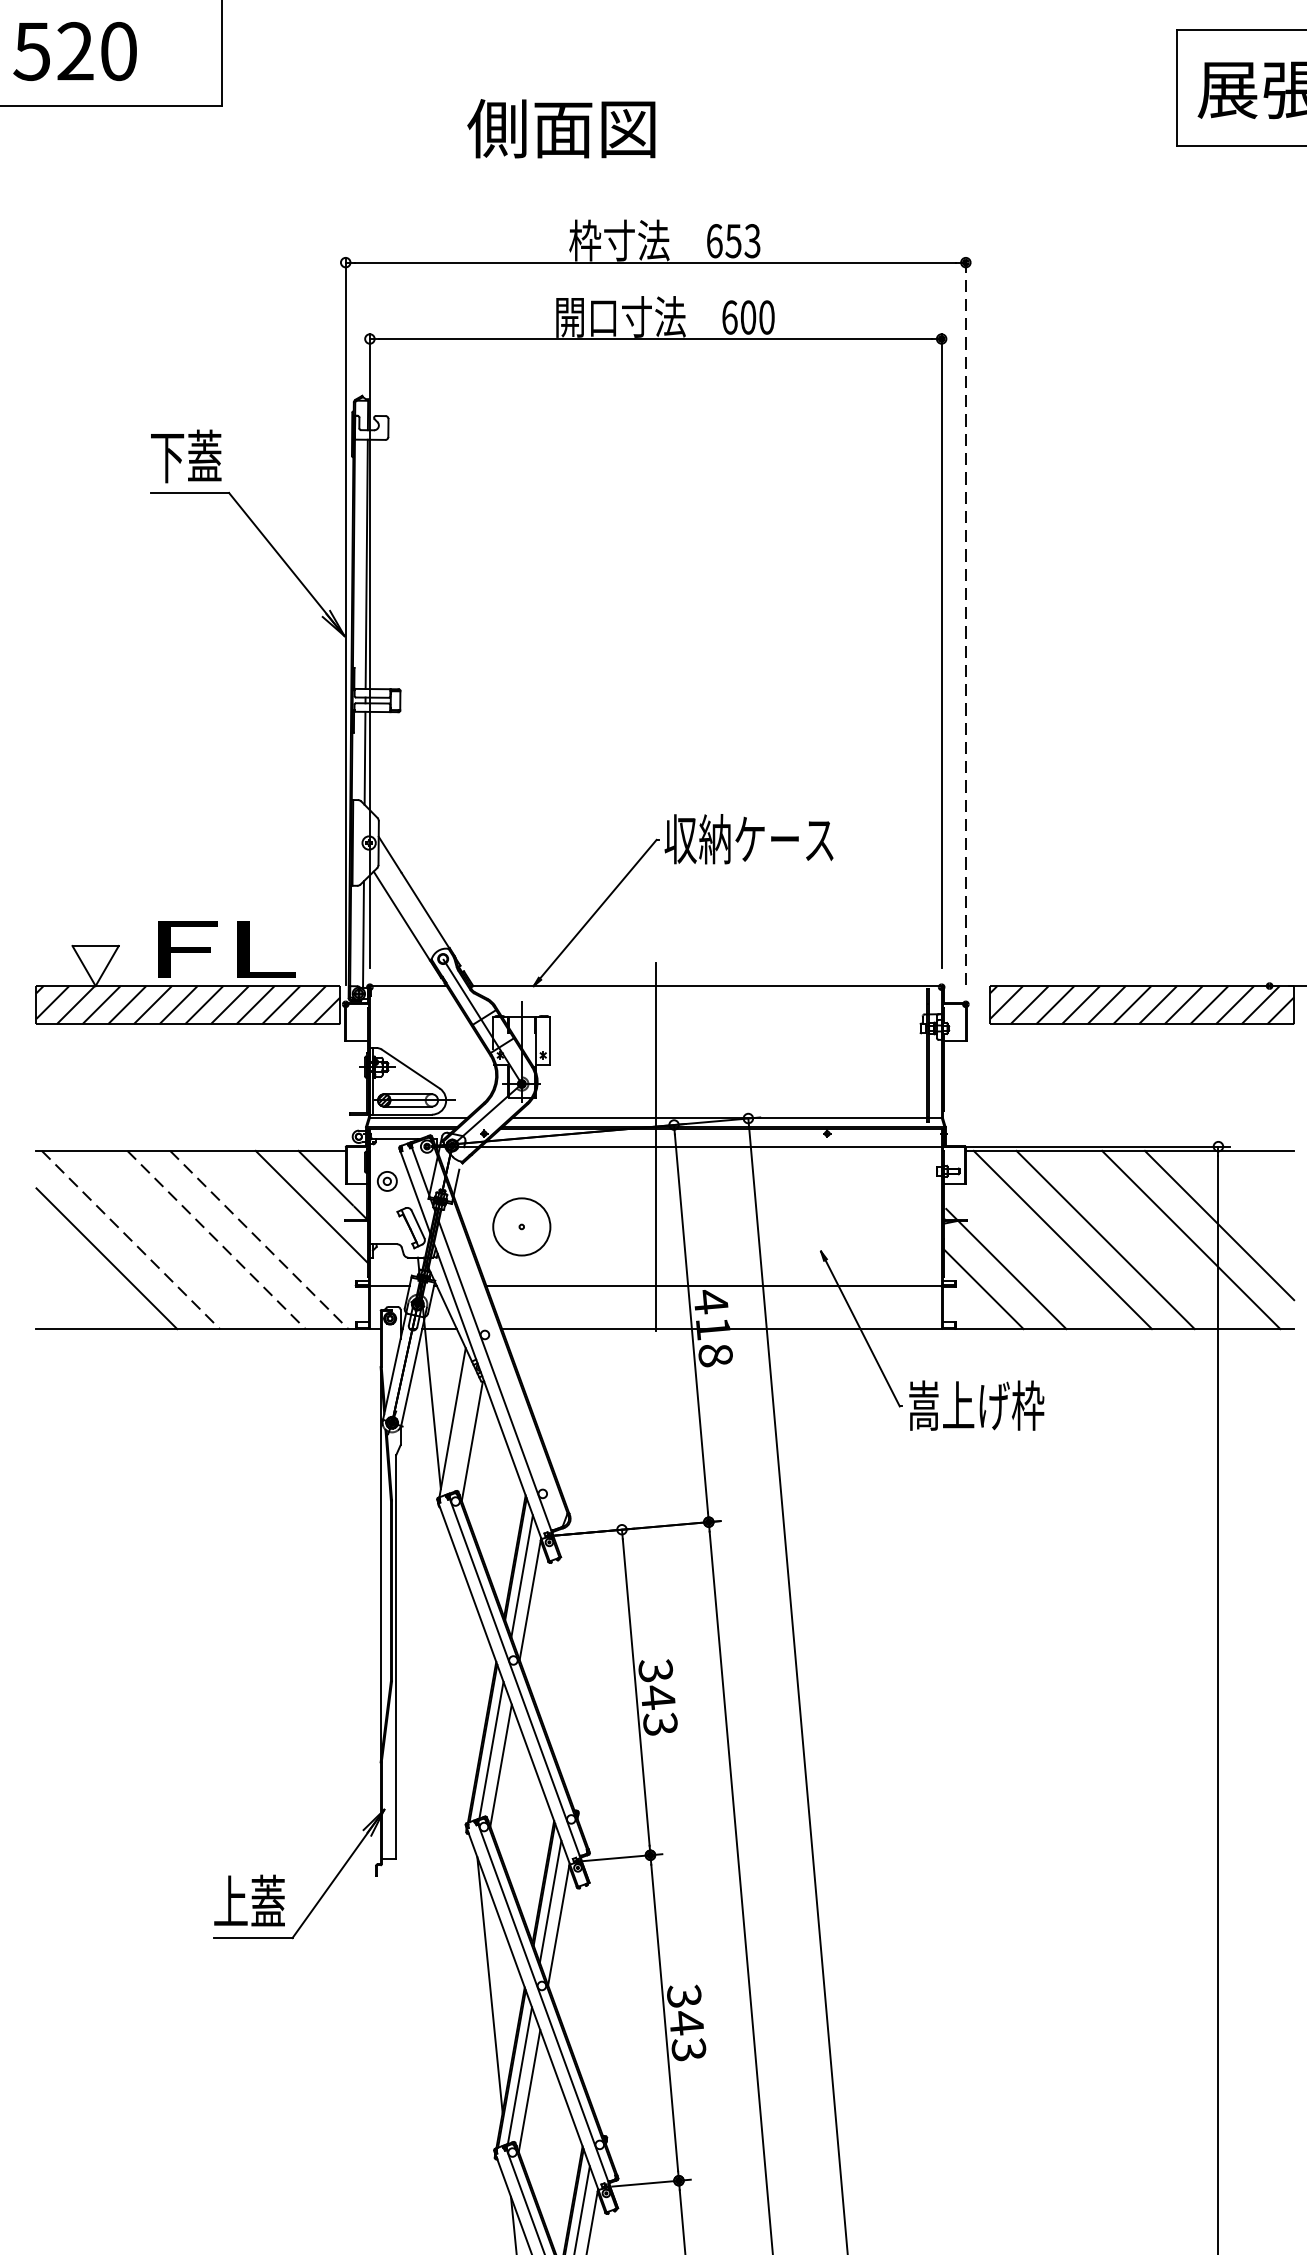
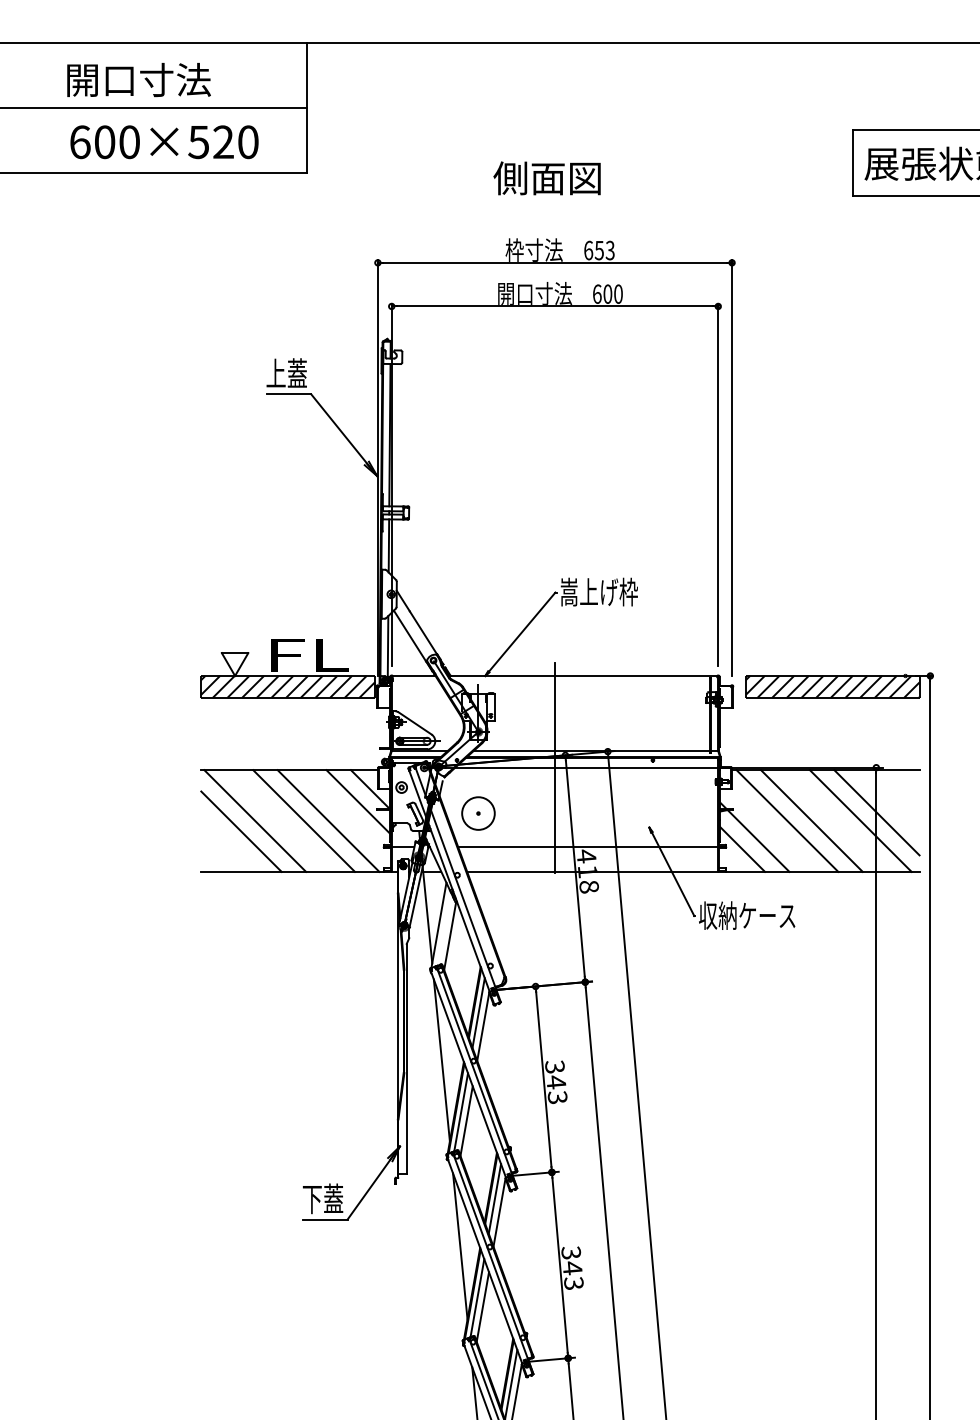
text: (560, 128) -> (546, 178), moved
text: (166, 456) -> (275, 373), 下蓋 -> 上蓋
line: (966, 620) -> (732, 467), dashed -> solid
text: (749, 838) -> (608, 591), 収納ケース -> 嵩上げ枠
line: (131, 1240) -> (255, 821), dashed -> solid
line: (217, 1240) -> (304, 821), dashed -> solid
line: (259, 1240) -> (328, 821), dashed -> solid
text: (992, 1405) -> (747, 915), 嵩上げ枠 -> 収納ケース
line: (457, 1659) -> (441, 1060), added
text: (229, 1902) -> (311, 1199), 上蓋 -> 下蓋

